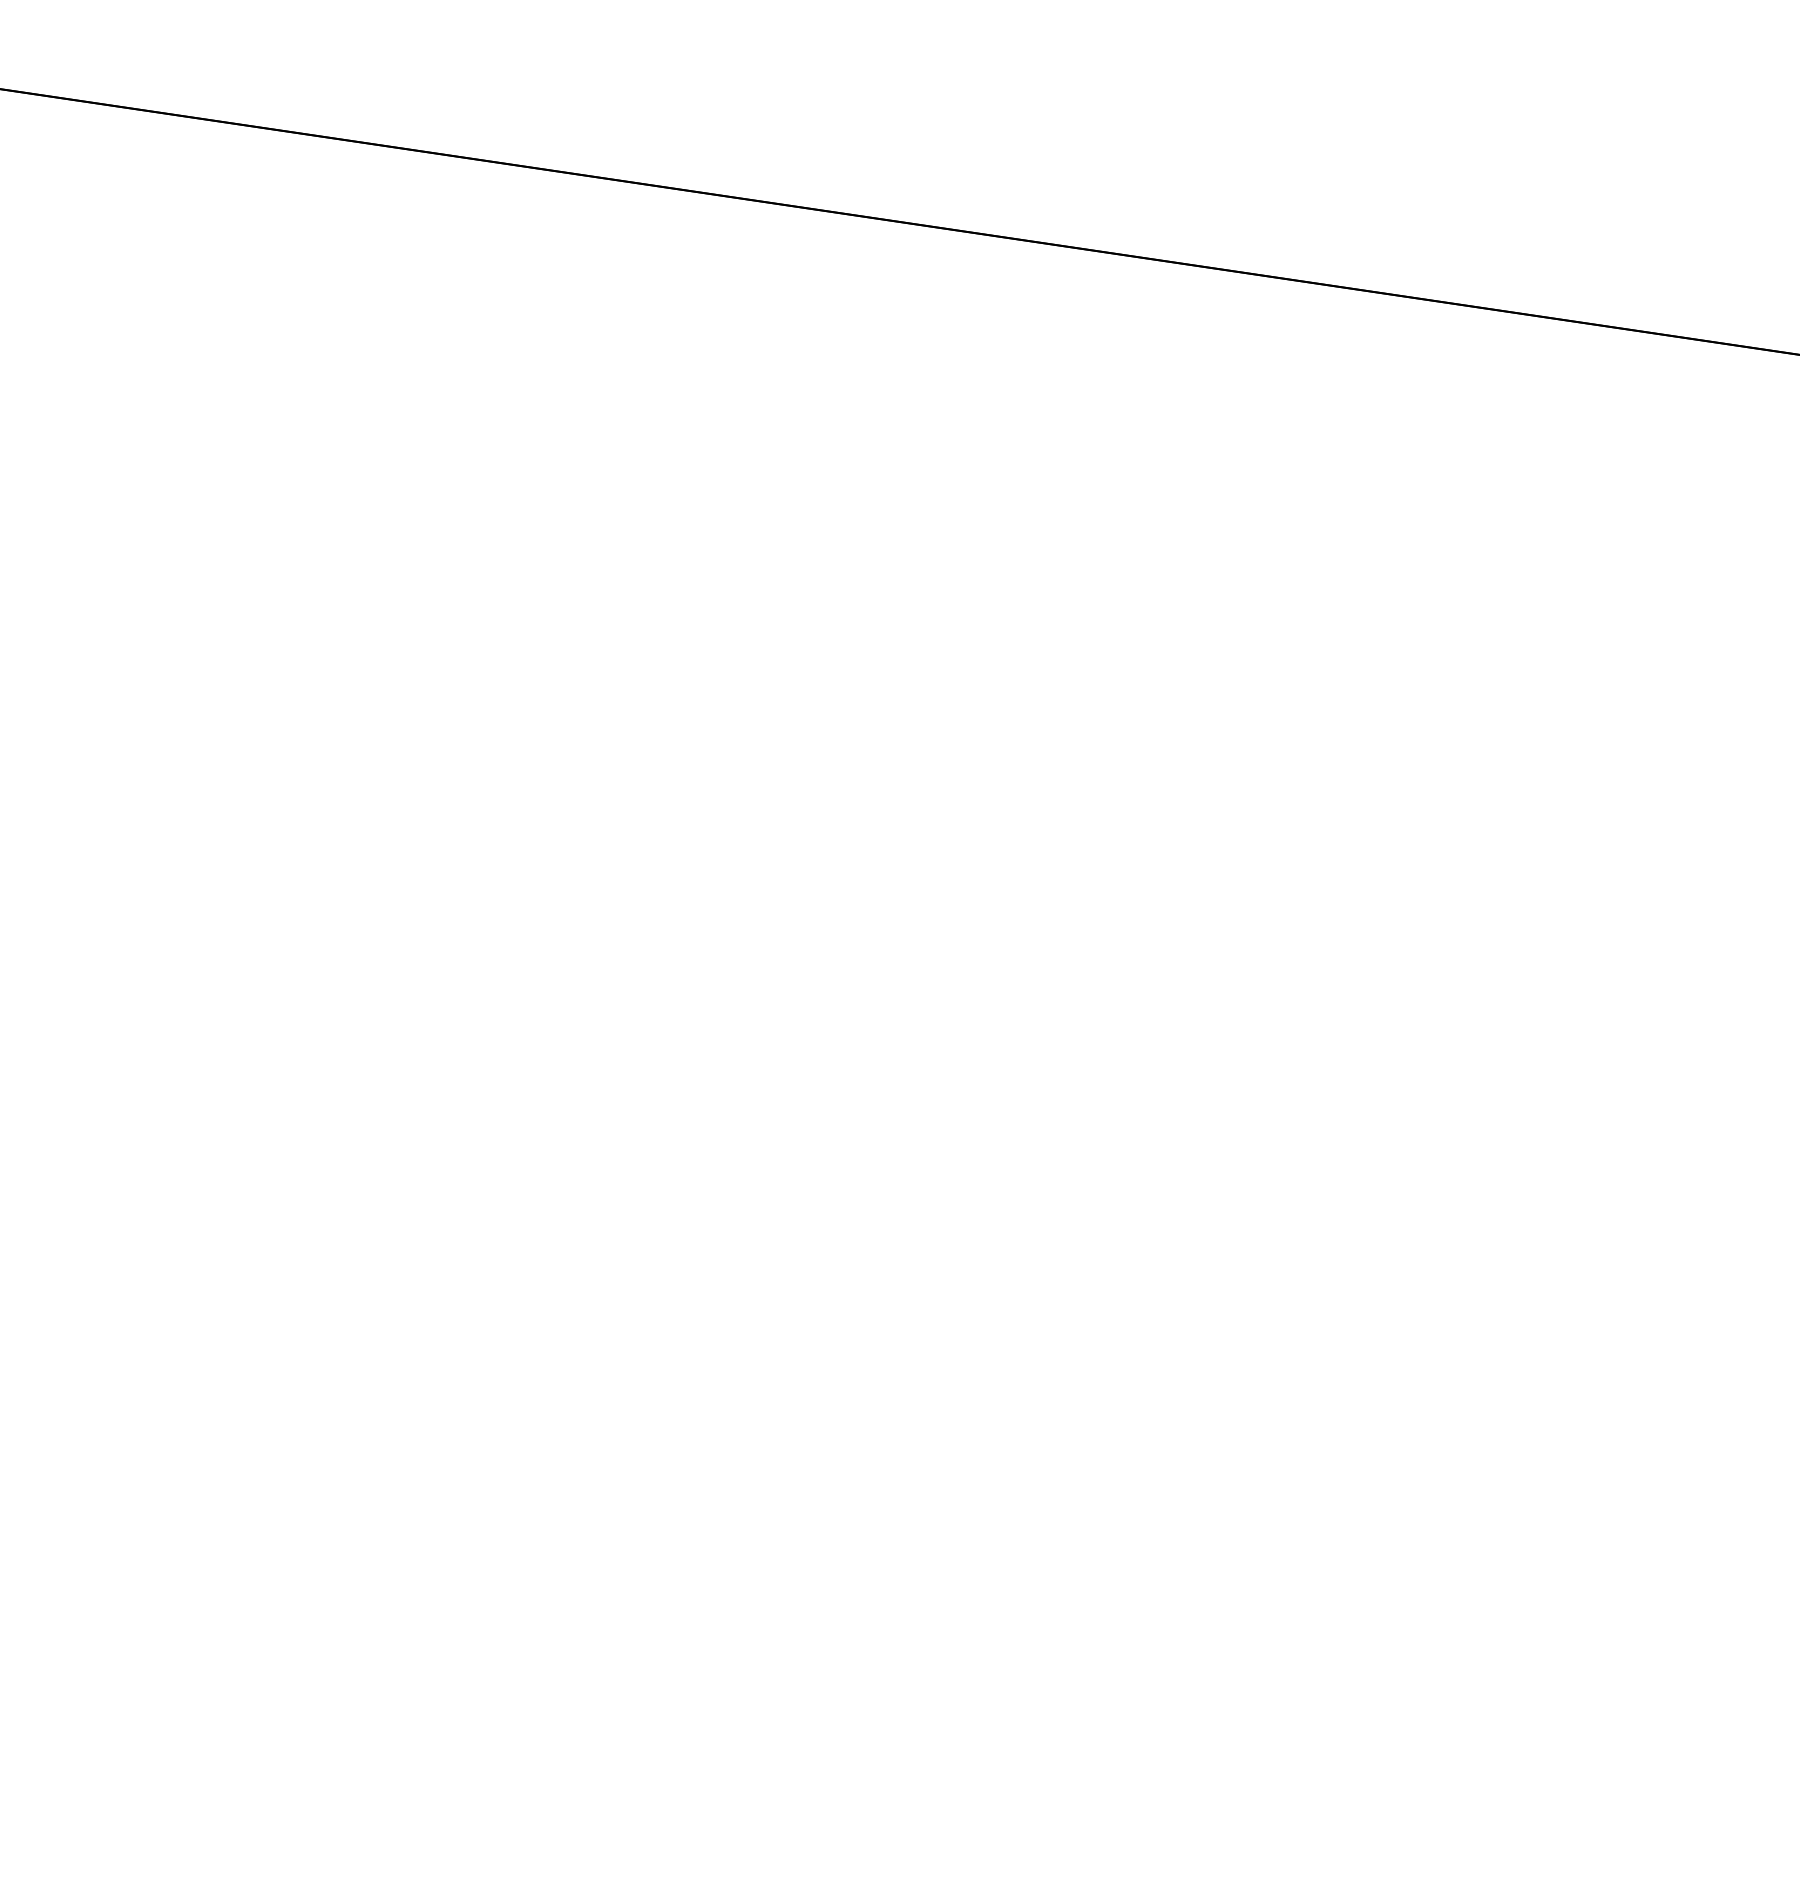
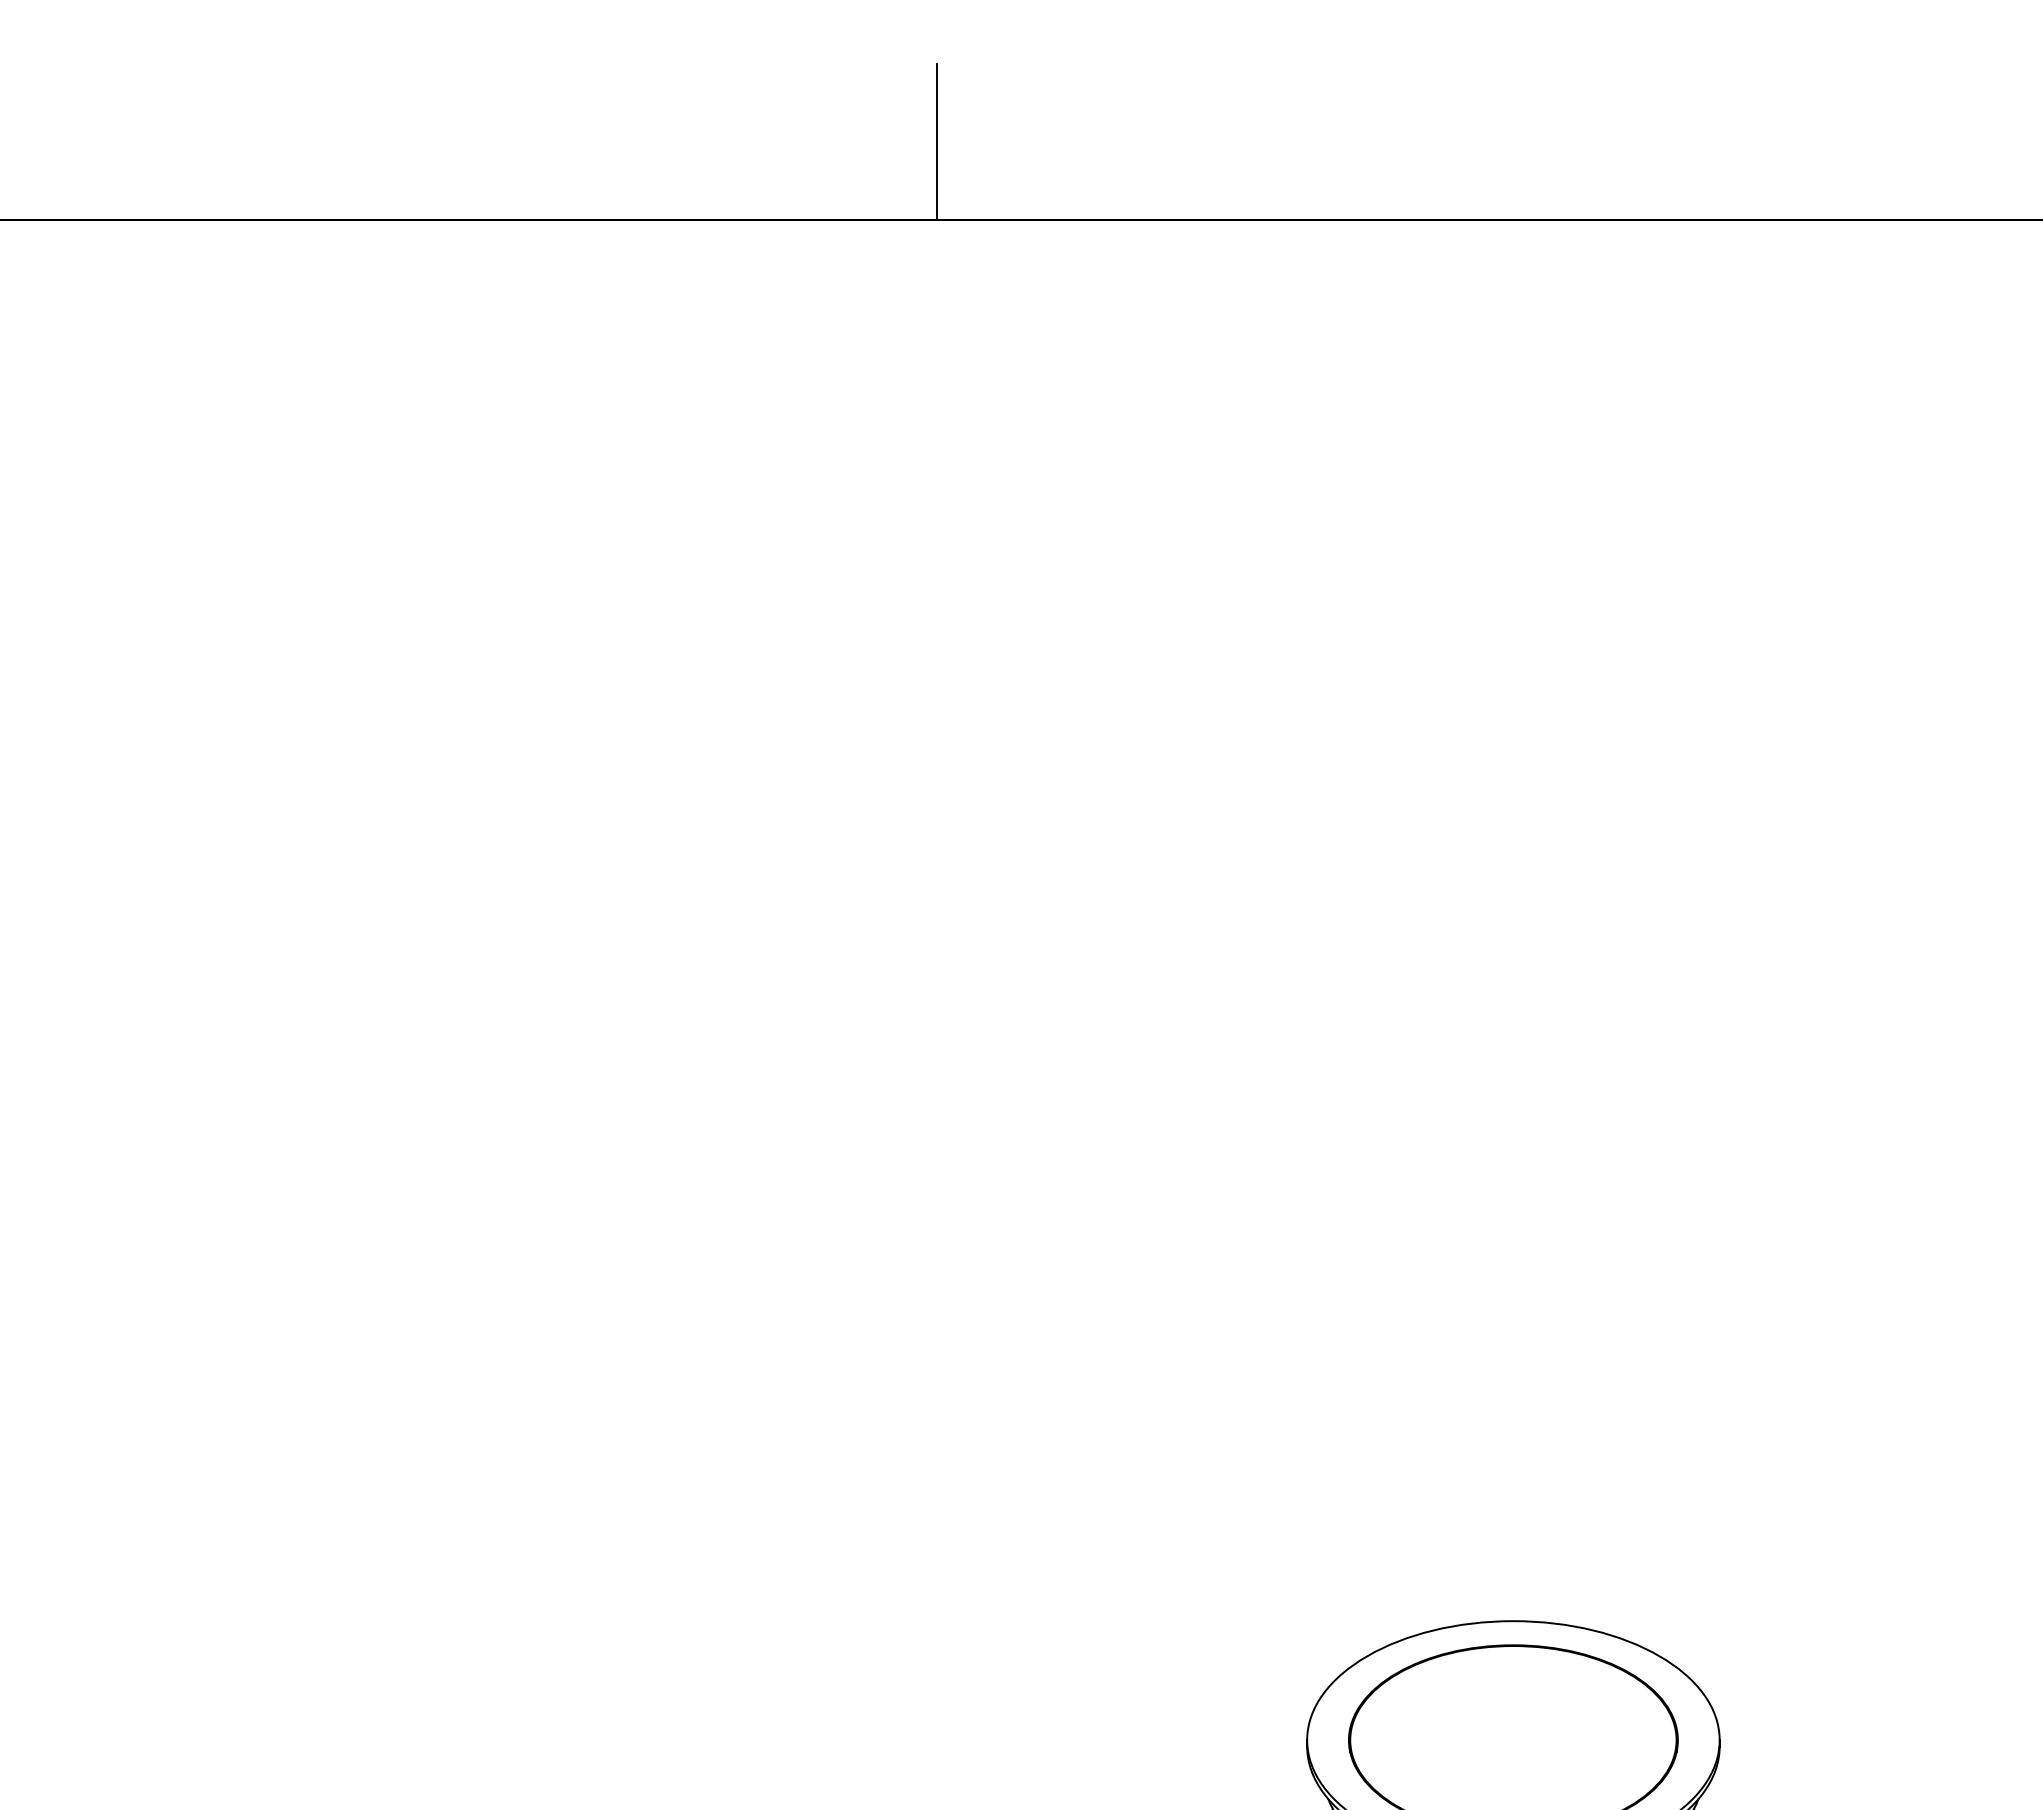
line: (988, 143) -> (936, 141), added

